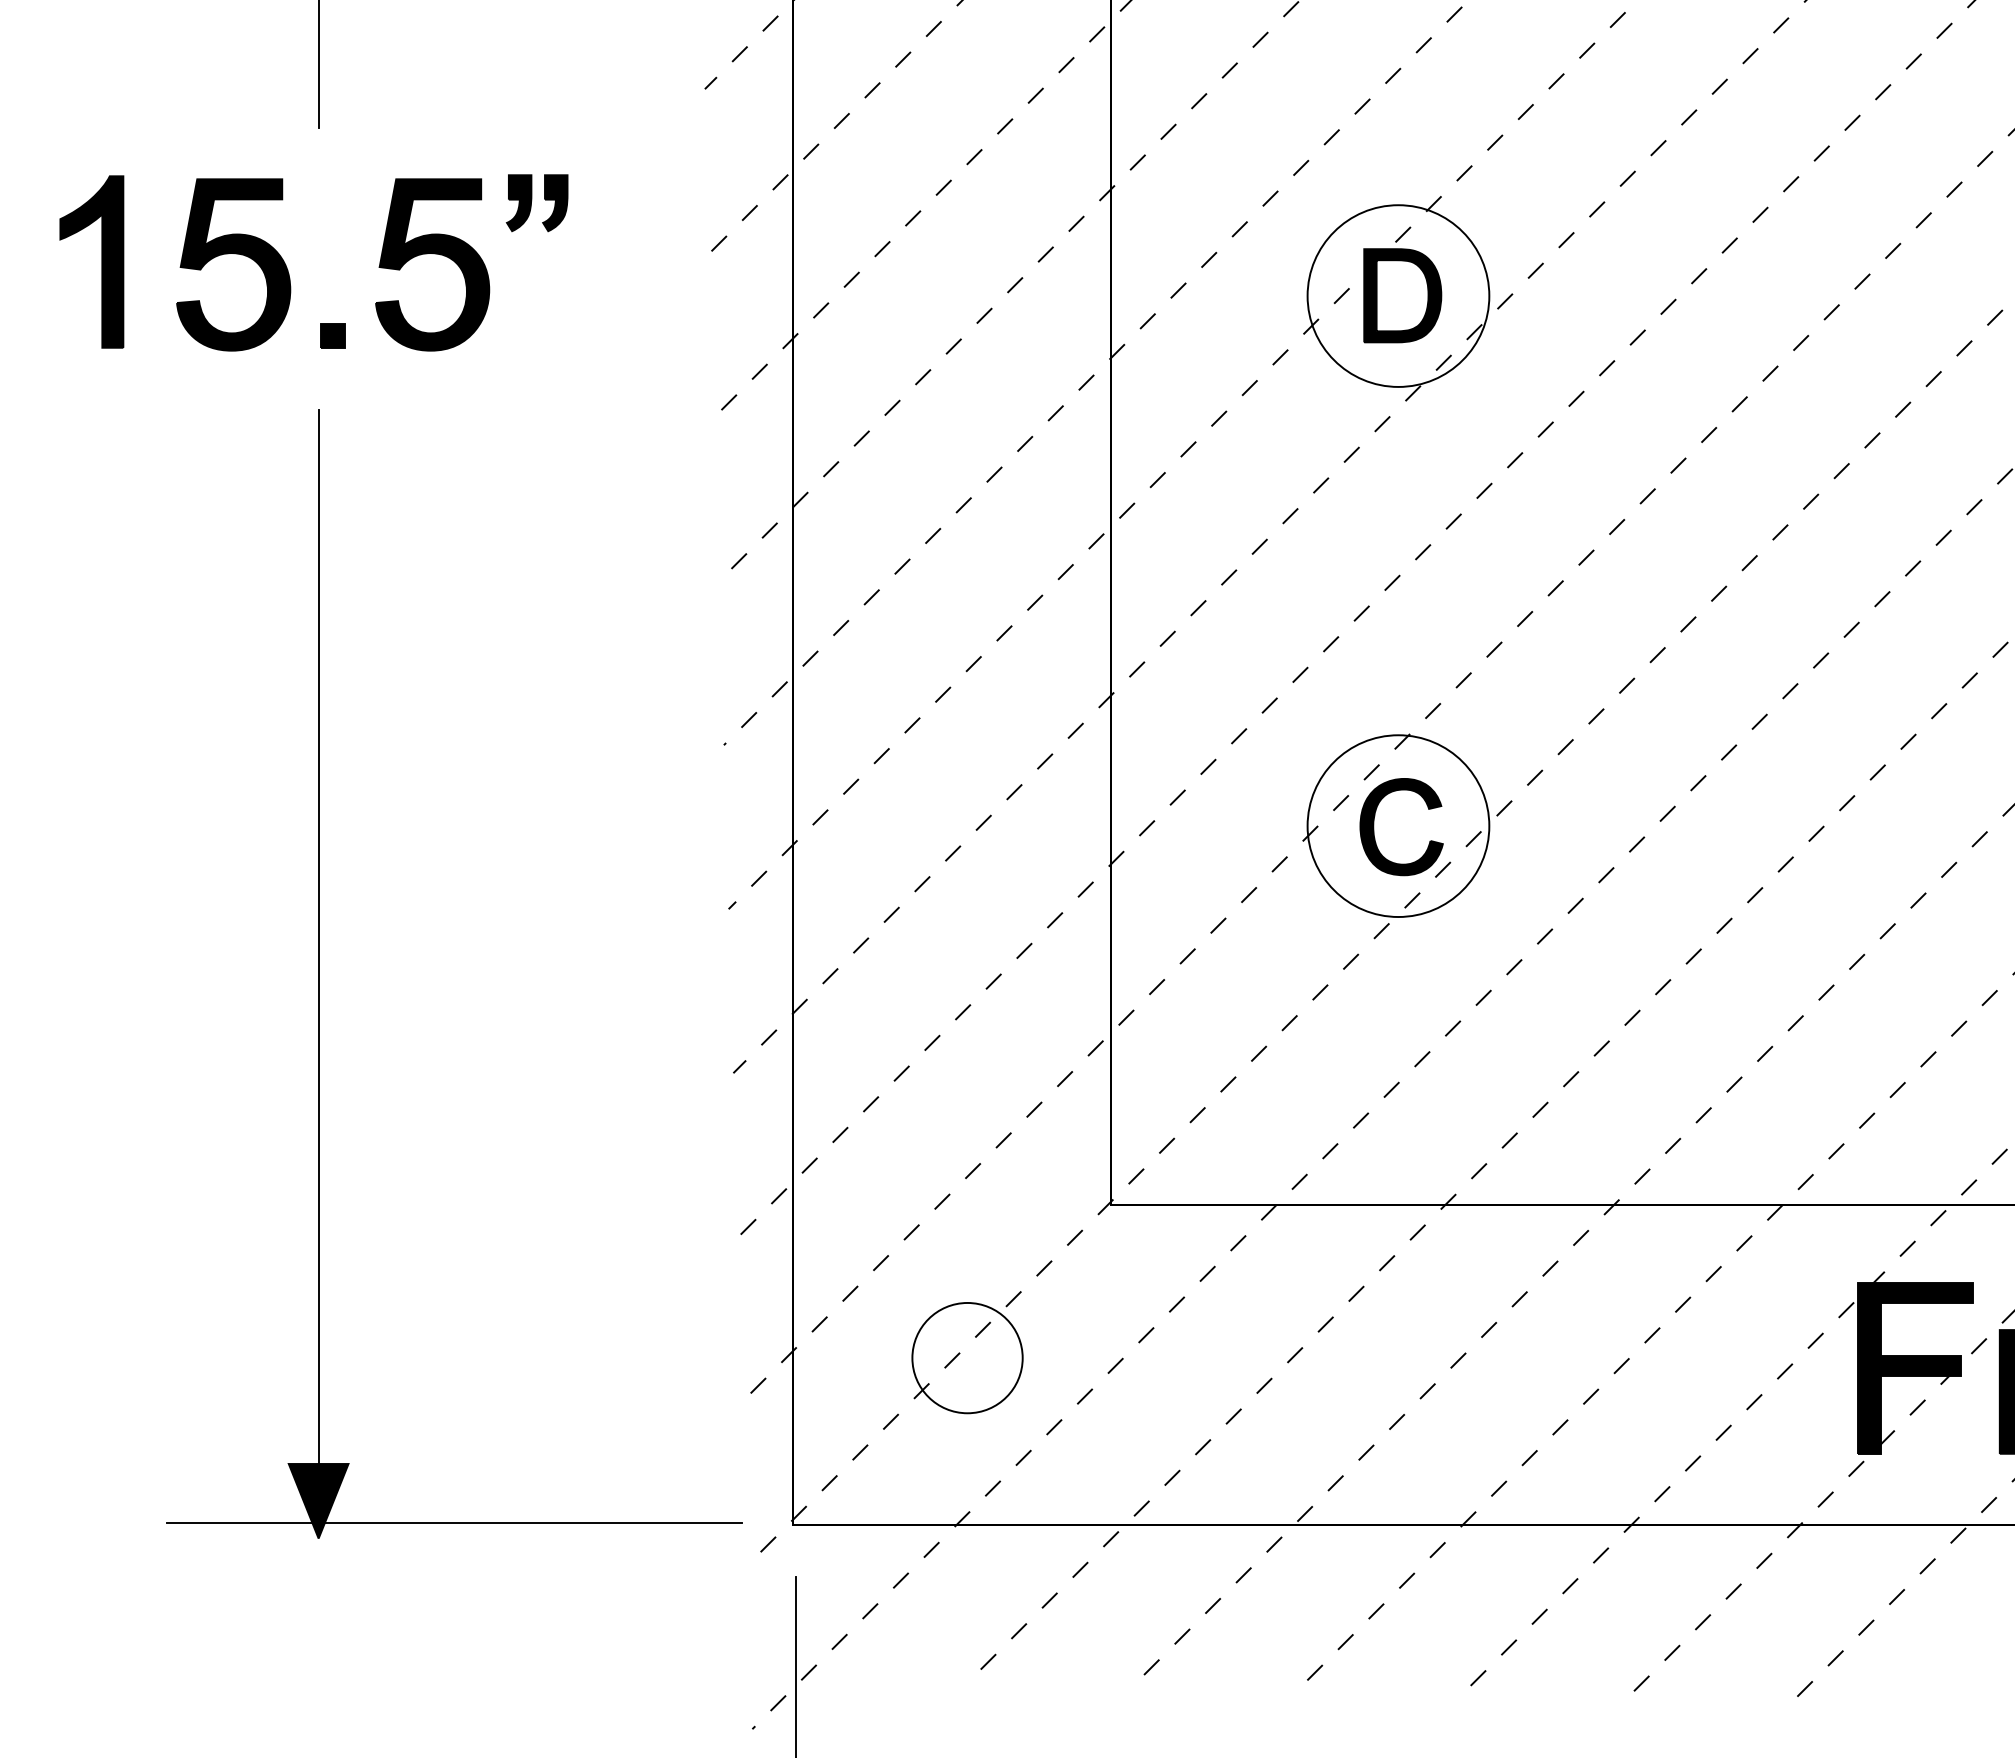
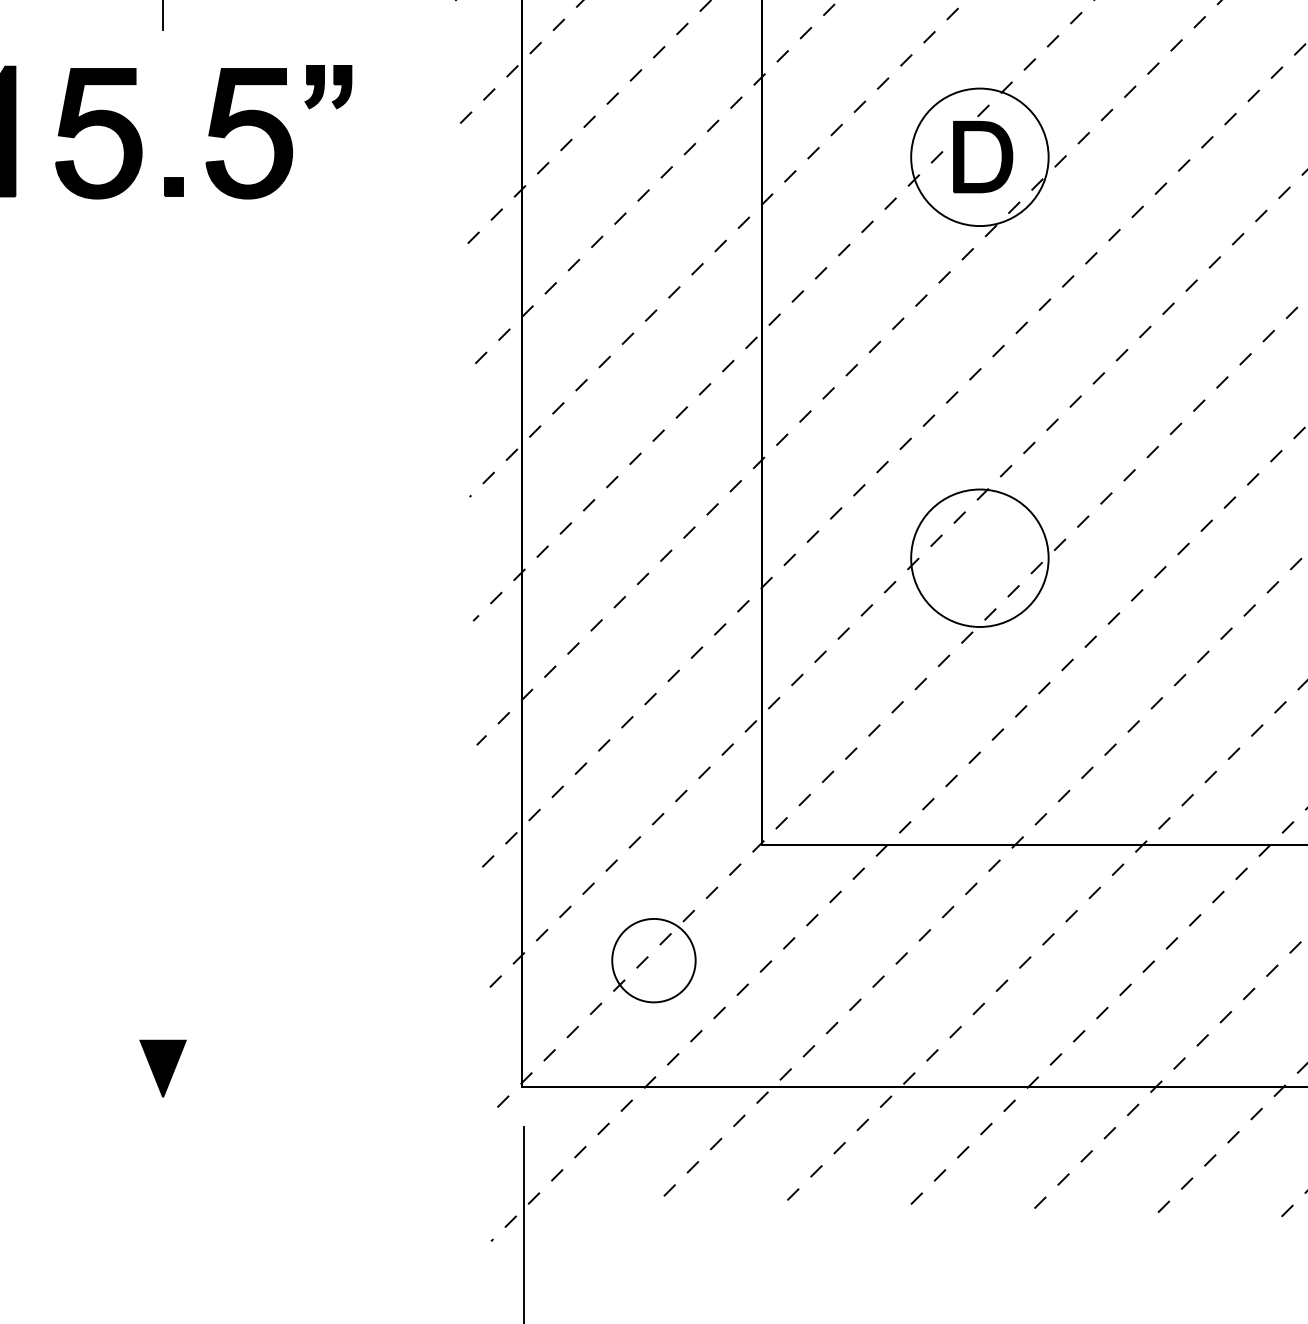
part: (1374, 827) -> (961, 559), removed
line: (318, 939) -> (163, 644), removed
line: (453, 1523) -> (265, 1085), removed

